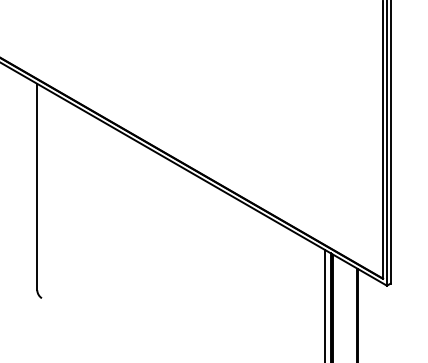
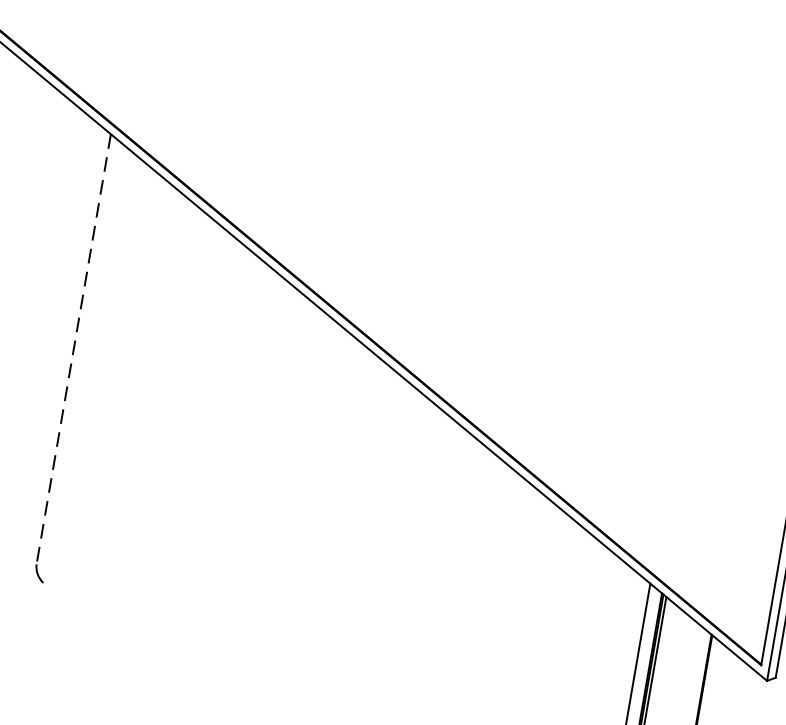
line: (37, 187) -> (74, 350), solid -> dashed

